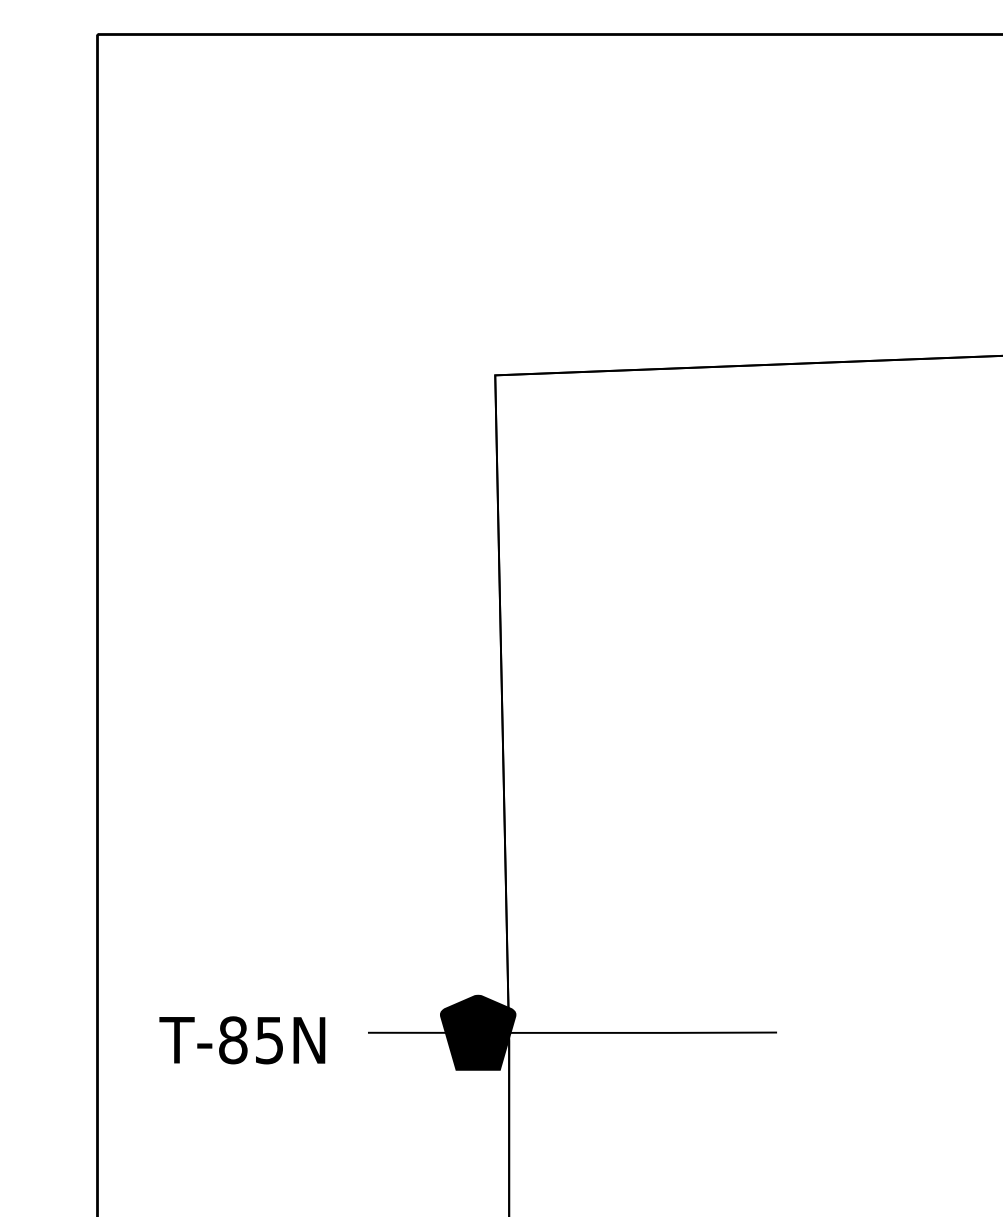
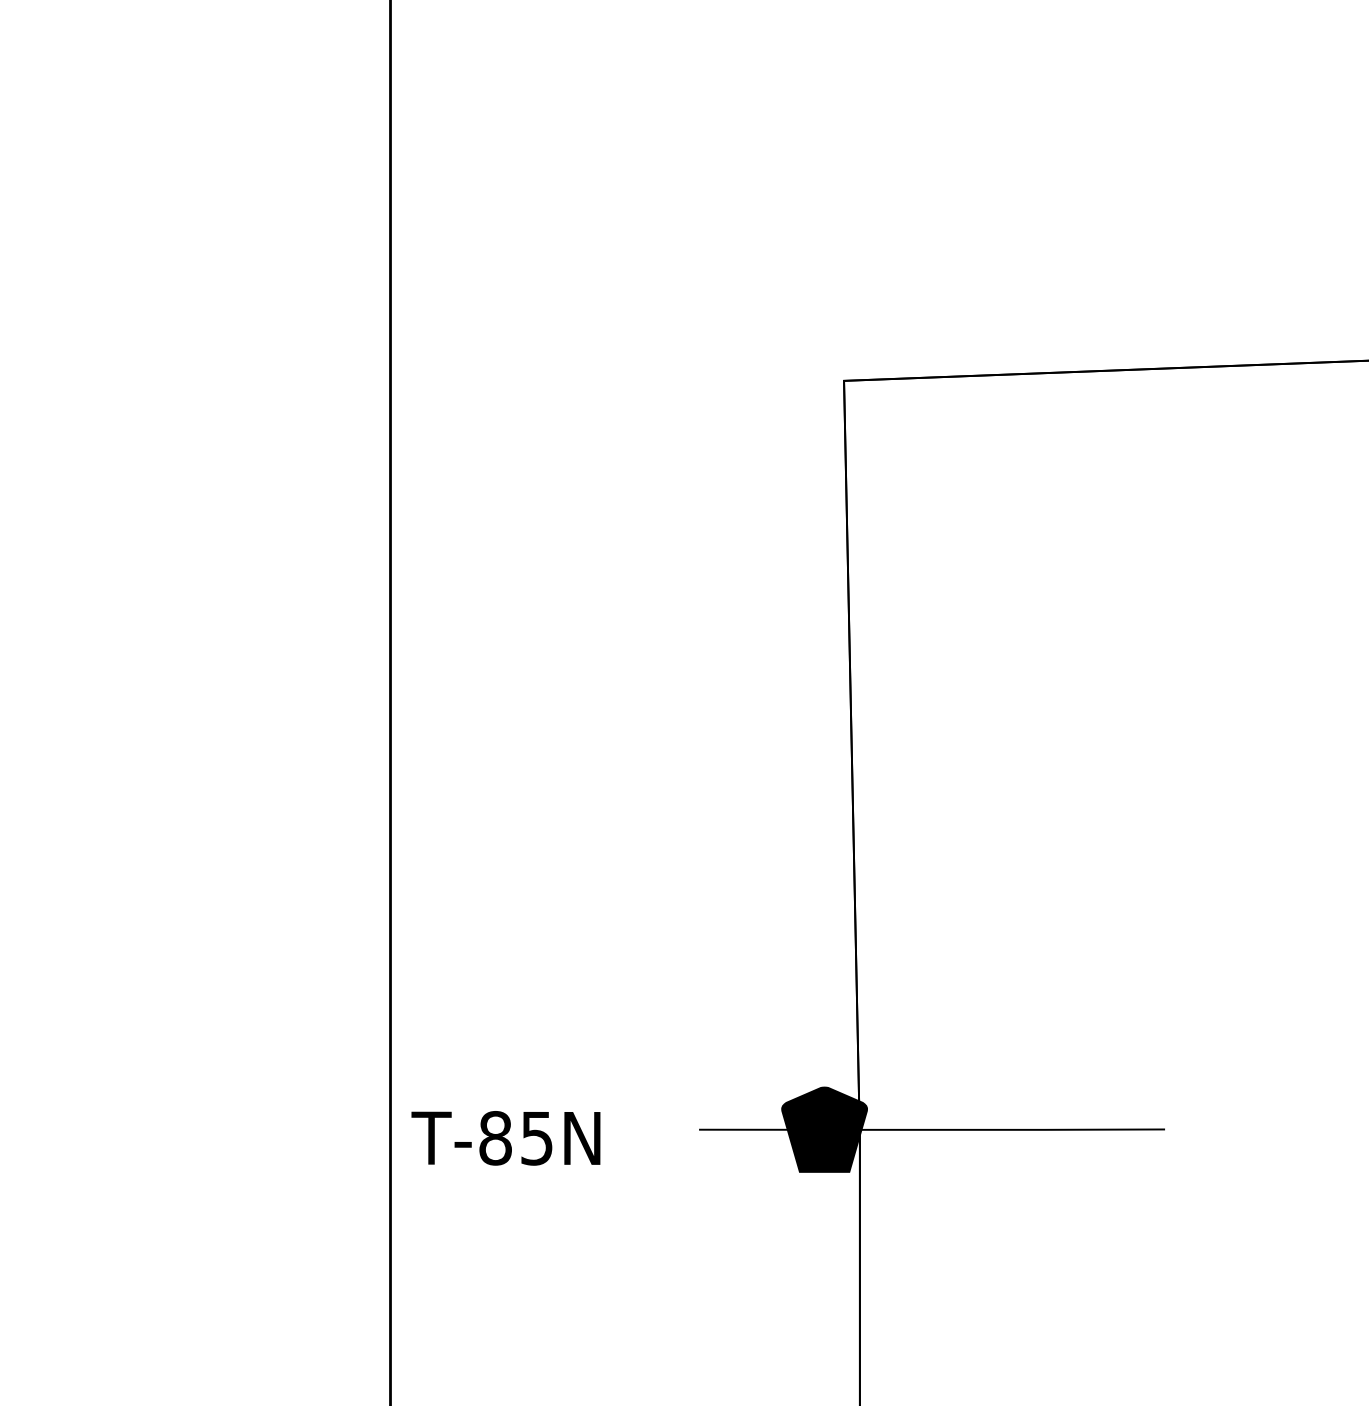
text: (241, 1040) -> (505, 1138), moved

